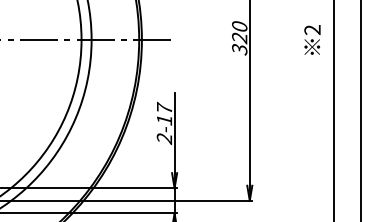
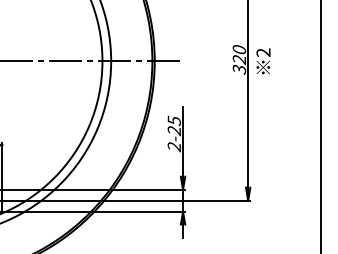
text: (312, 40) -> (263, 61), moved
text: (163, 114) -> (173, 125), 2-17 -> 2-25

